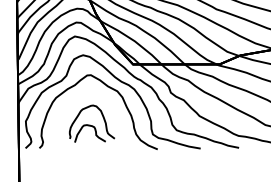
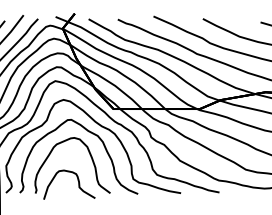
part: (92, 123) -> (72, 168), size x1.67

